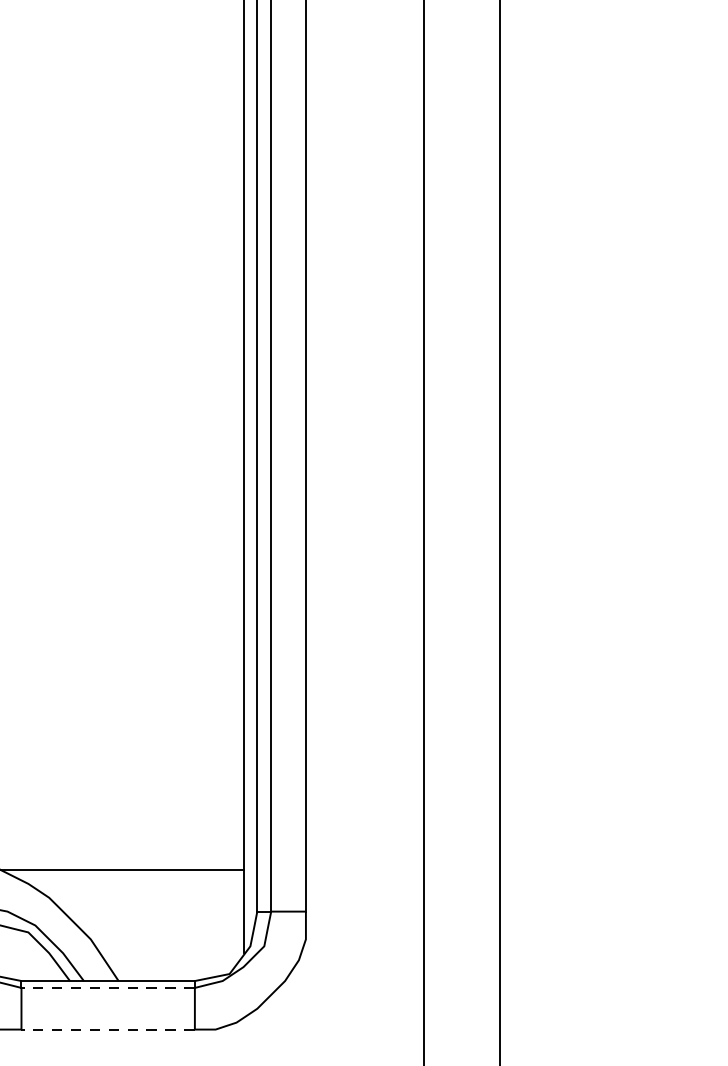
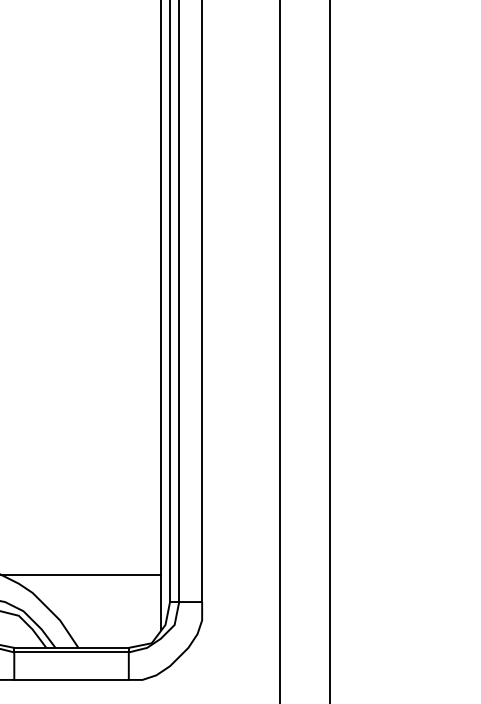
line: (108, 988) -> (71, 652), dashed -> solid
line: (108, 1028) -> (71, 679), dashed -> solid

